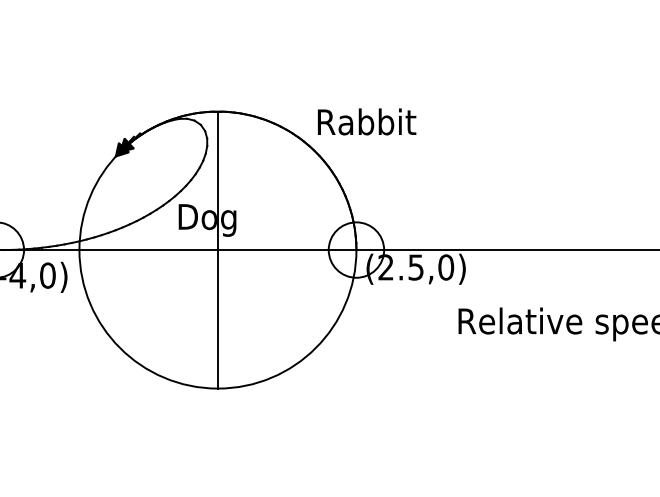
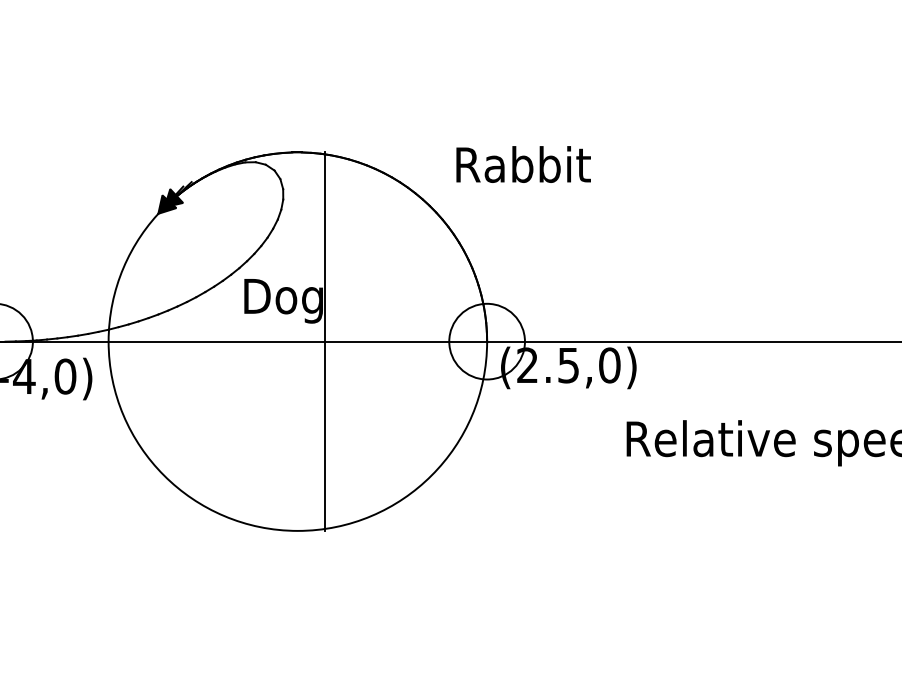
text: (366, 121) -> (523, 164), moved
line: (217, 249) -> (324, 341), moved

